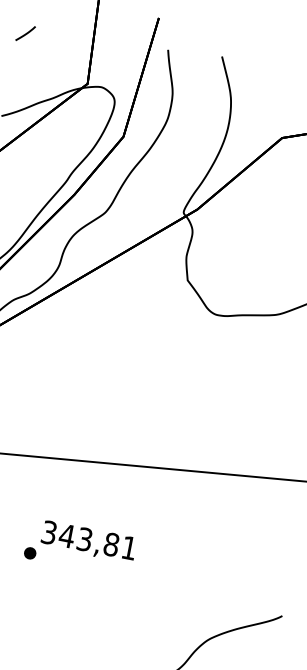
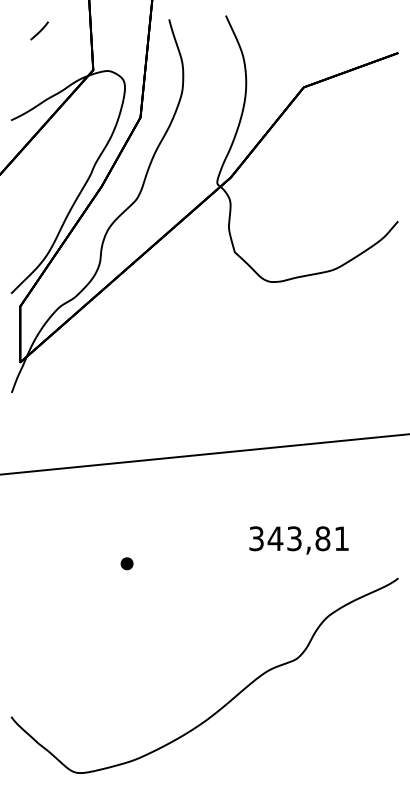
line: (25, 33) -> (39, 30), moved
text: (88, 541) -> (298, 540), moved

